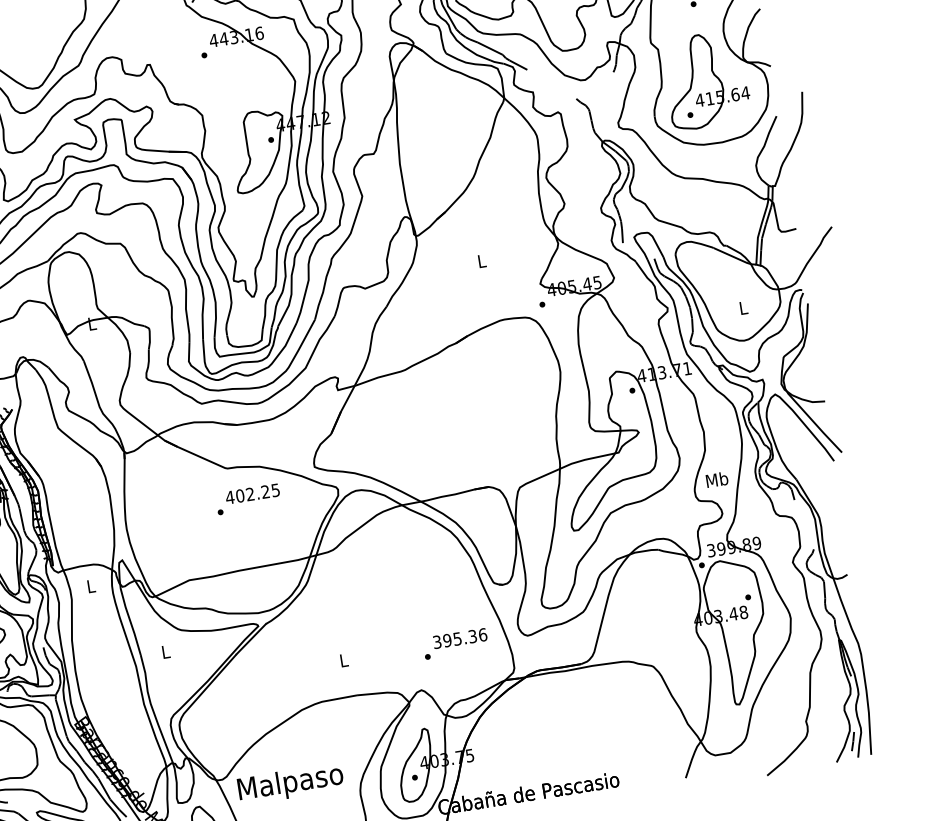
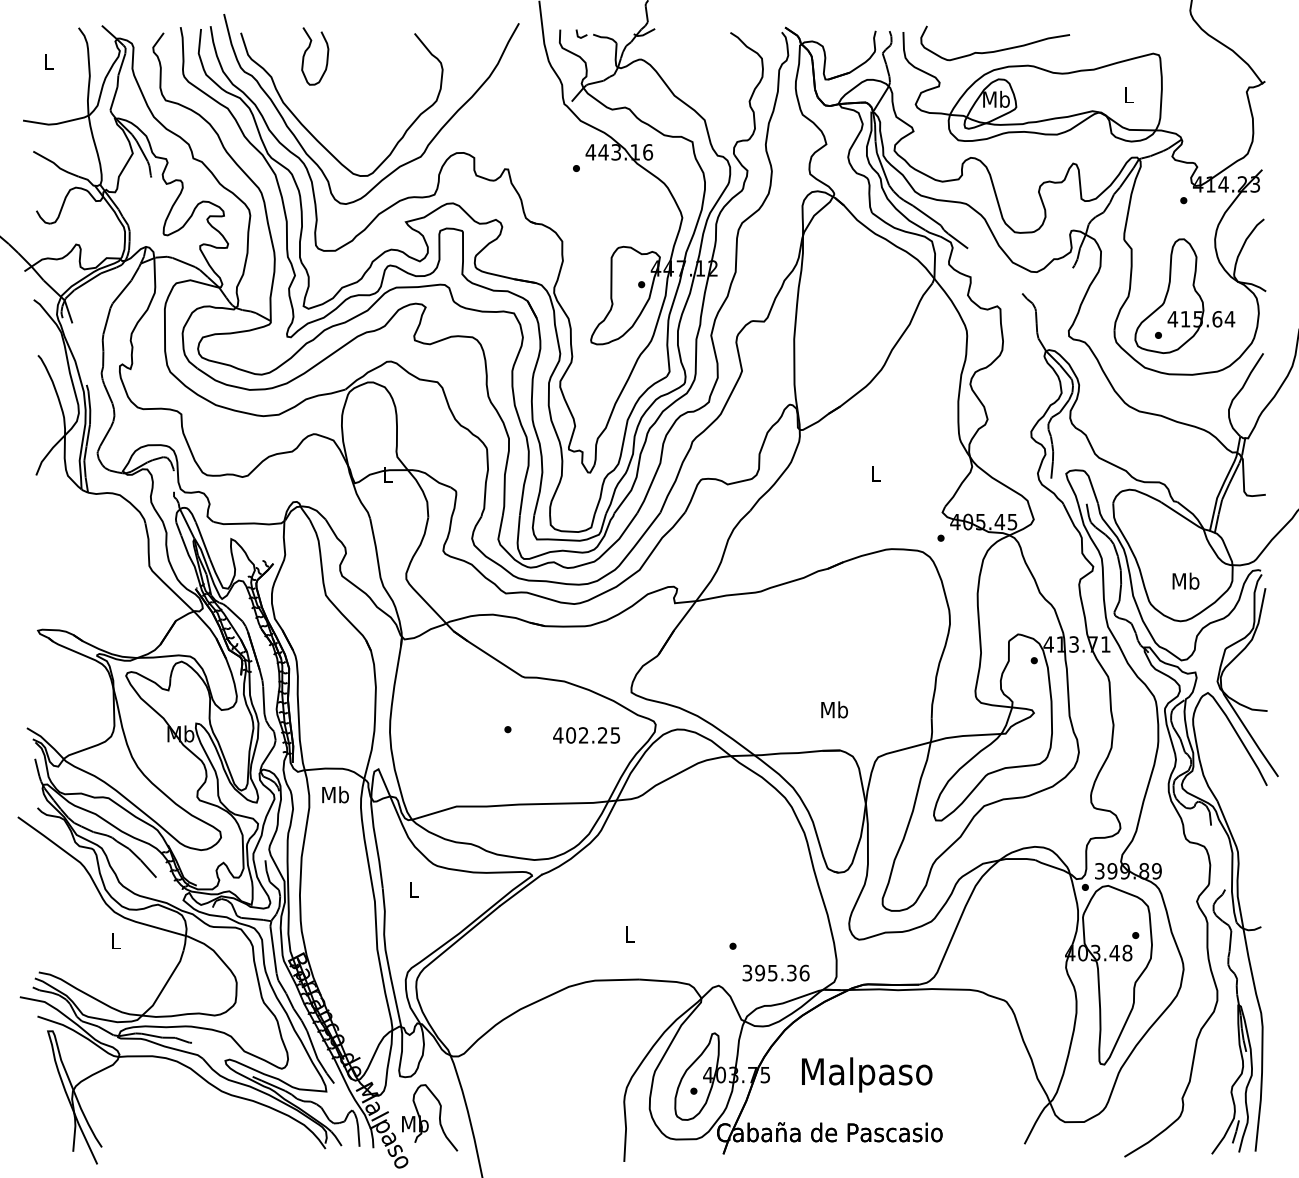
text: (743, 307) -> (1185, 580), L -> Mb
text: (717, 479) -> (834, 709), moved
text: (252, 494) -> (586, 735), moved
text: (91, 585) -> (335, 794), L -> Mb
text: (459, 638) -> (775, 972), moved
text: (291, 783) -> (867, 1074), moved

